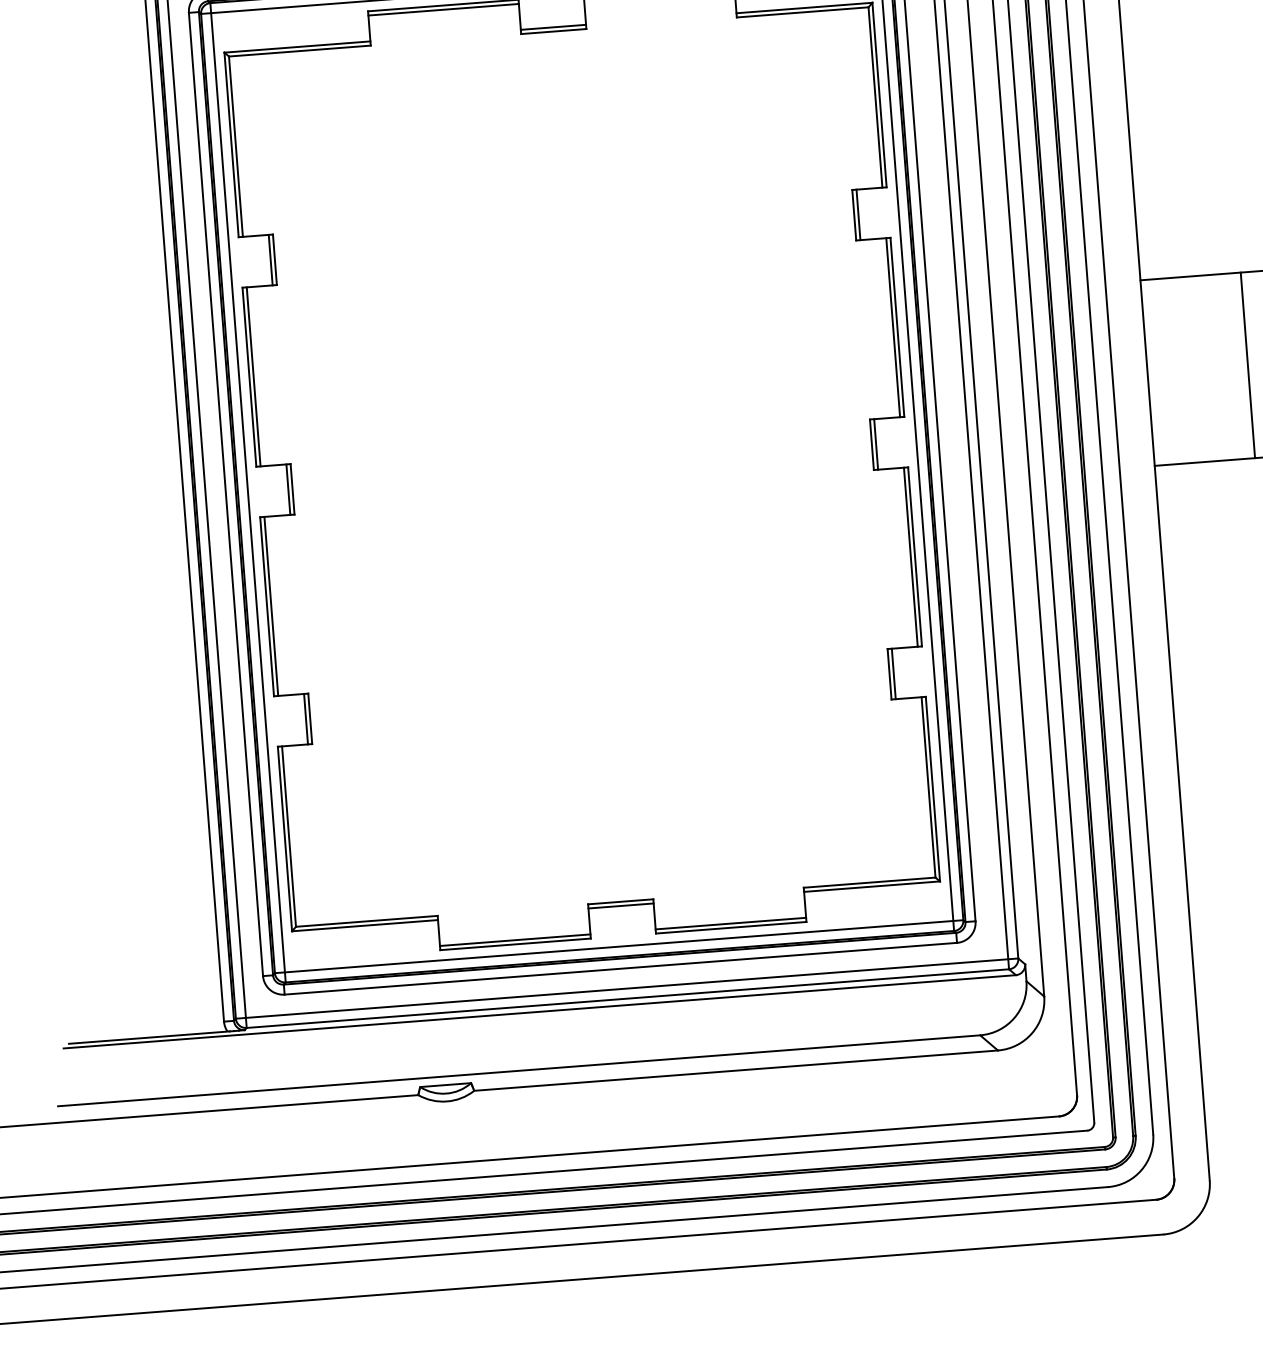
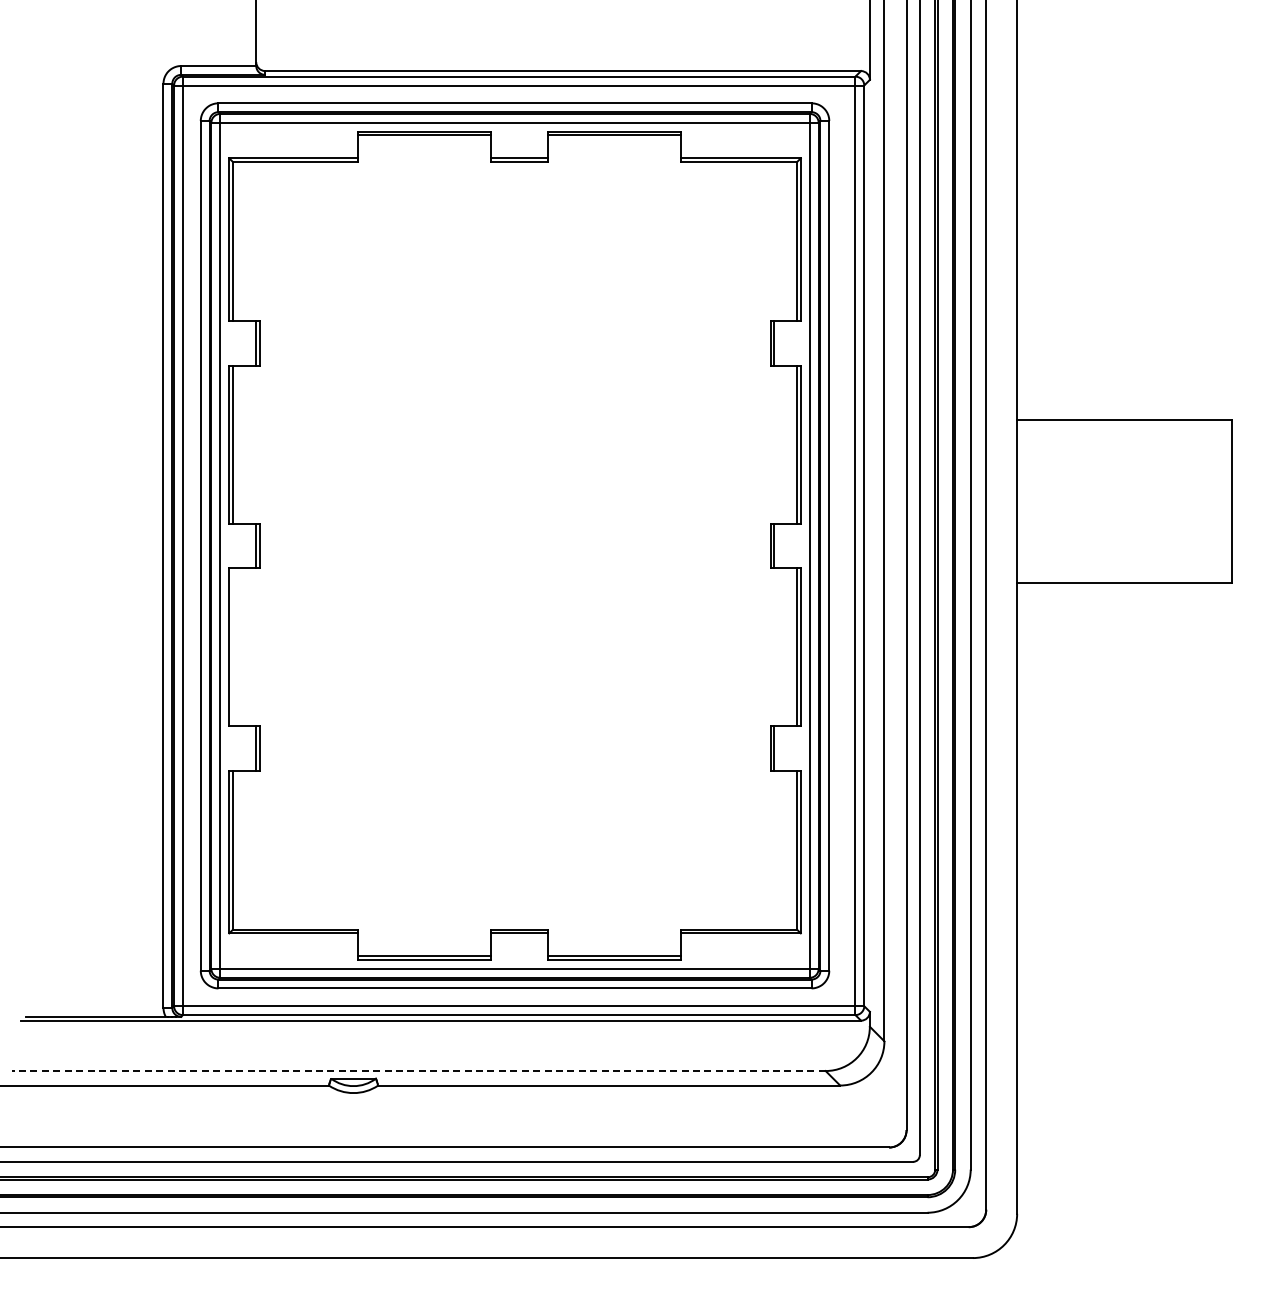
line: (1247, 365) -> (1105, 501), removed
line: (270, 606) -> (232, 647), removed
line: (518, 1071) -> (418, 1071), solid -> dashed

